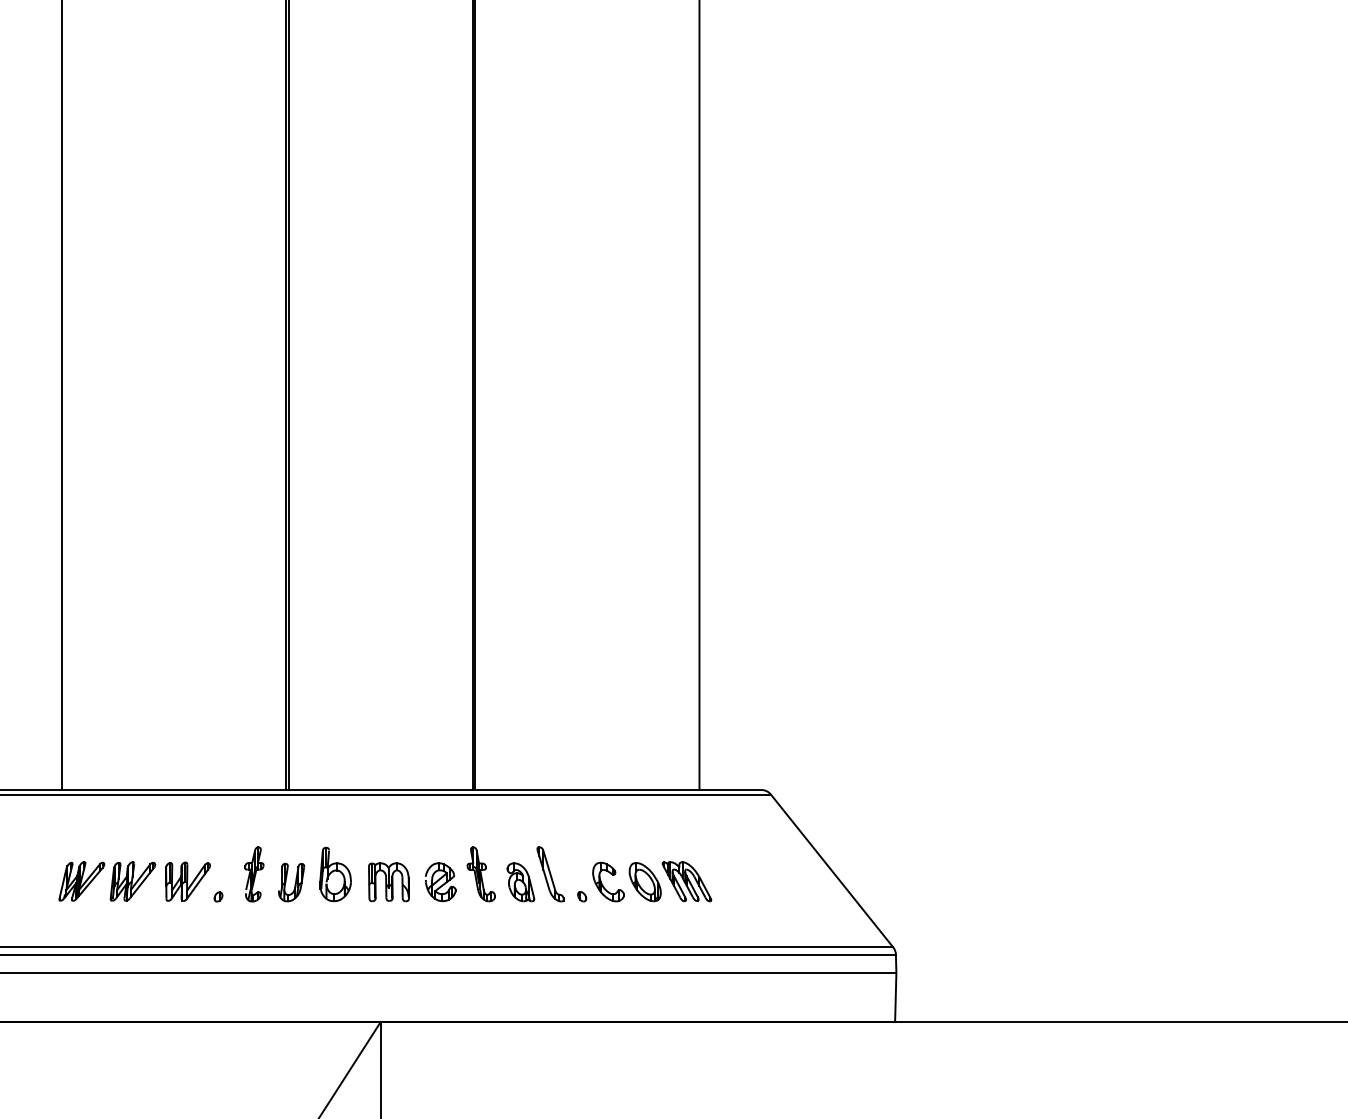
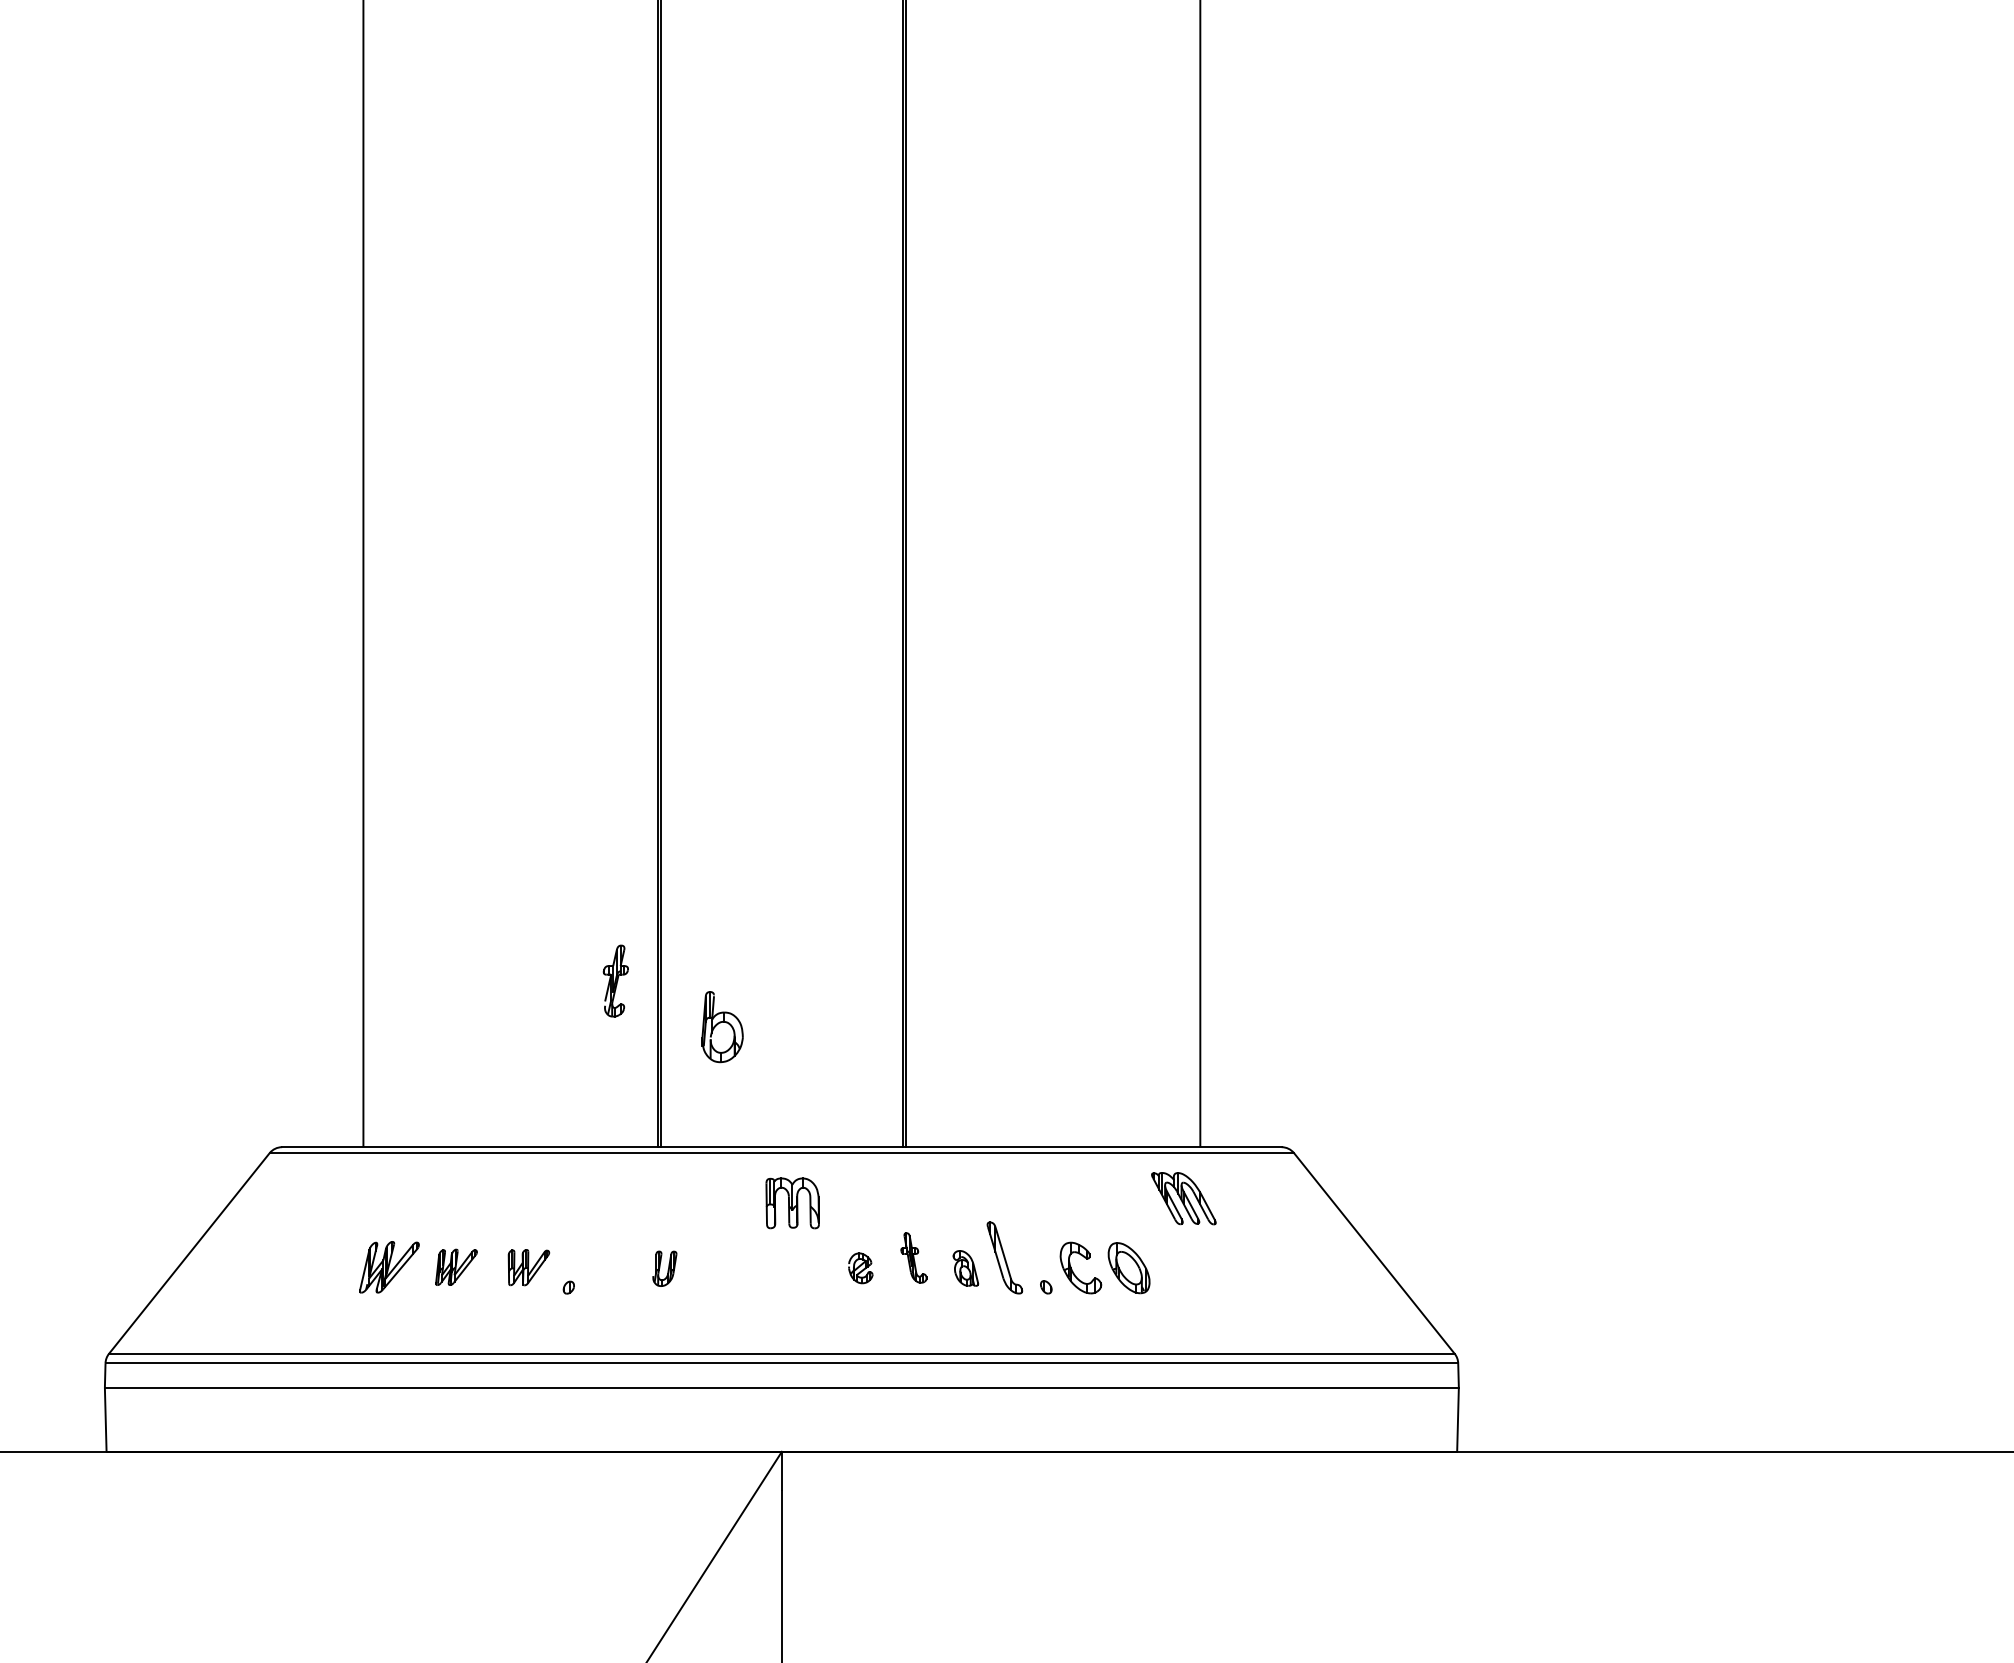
part: (254, 874) -> (615, 980), moved
part: (335, 874) -> (722, 1027), moved
part: (481, 874) -> (913, 1257), size x0.7
part: (132, 881) -> (456, 1267), size x0.7
part: (187, 881) -> (528, 1267), size x0.7
part: (686, 881) -> (1183, 1198), moved
part: (291, 882) -> (664, 1268), size x0.7
part: (388, 882) -> (792, 1203), moved
part: (440, 882) -> (860, 1268), size x0.6
part: (520, 882) -> (965, 1268), size x0.7

